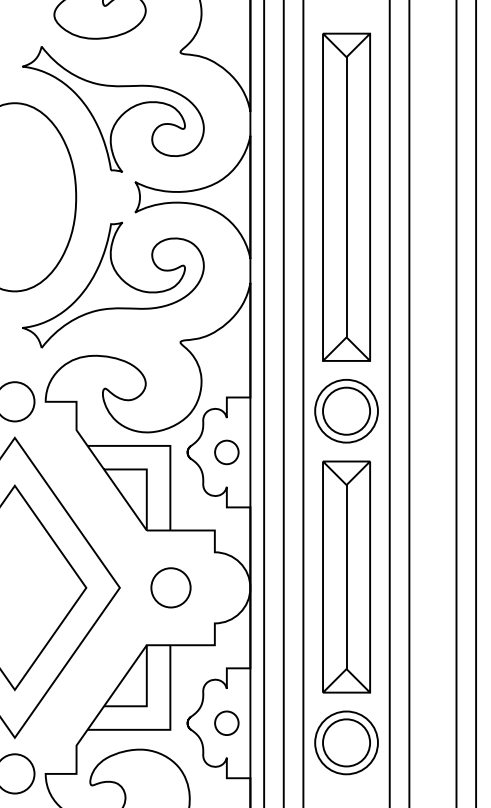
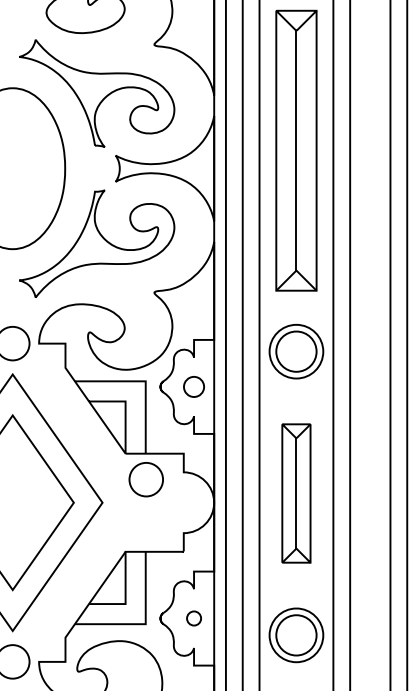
part: (346, 196) -> (296, 150), moved
part: (346, 576) -> (296, 493), size x0.7
part: (170, 587) -> (145, 479), moved
part: (226, 722) -> (193, 617), size x0.7

